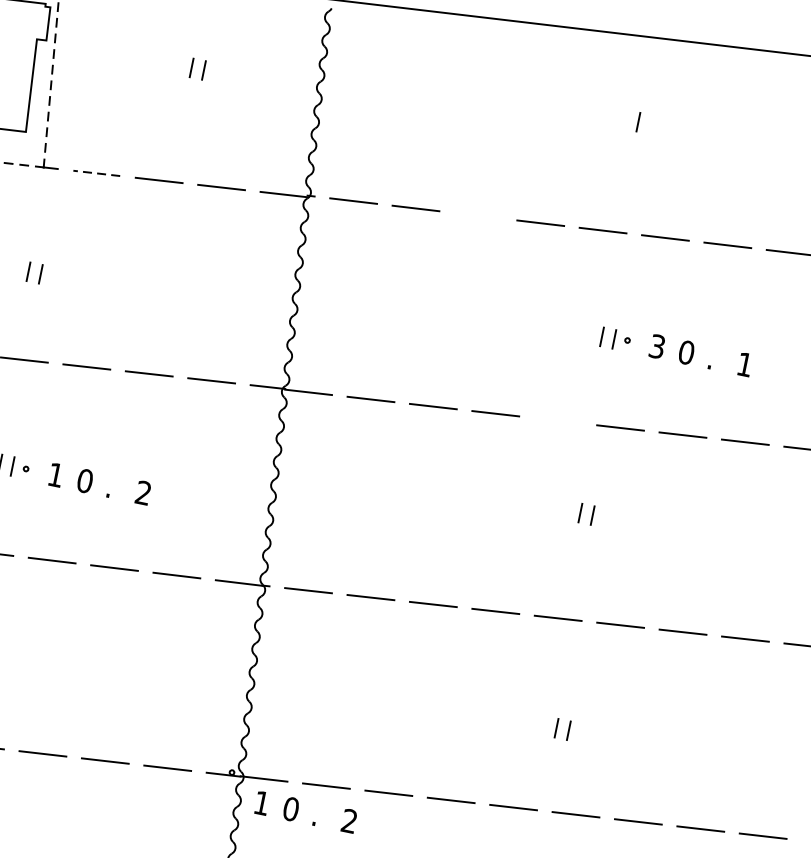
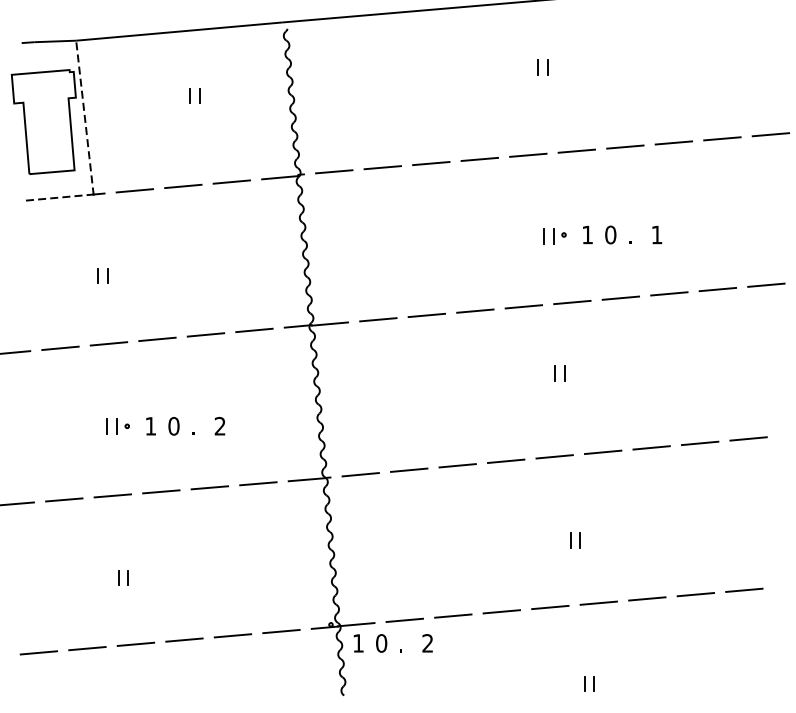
line: (650, 124) -> (547, 67), added
line: (96, 172) -> (134, 190), dashed -> solid
line: (478, 215) -> (431, 163), added
text: (657, 345) -> (587, 234), 3 -> 1
line: (557, 420) -> (523, 306), added

